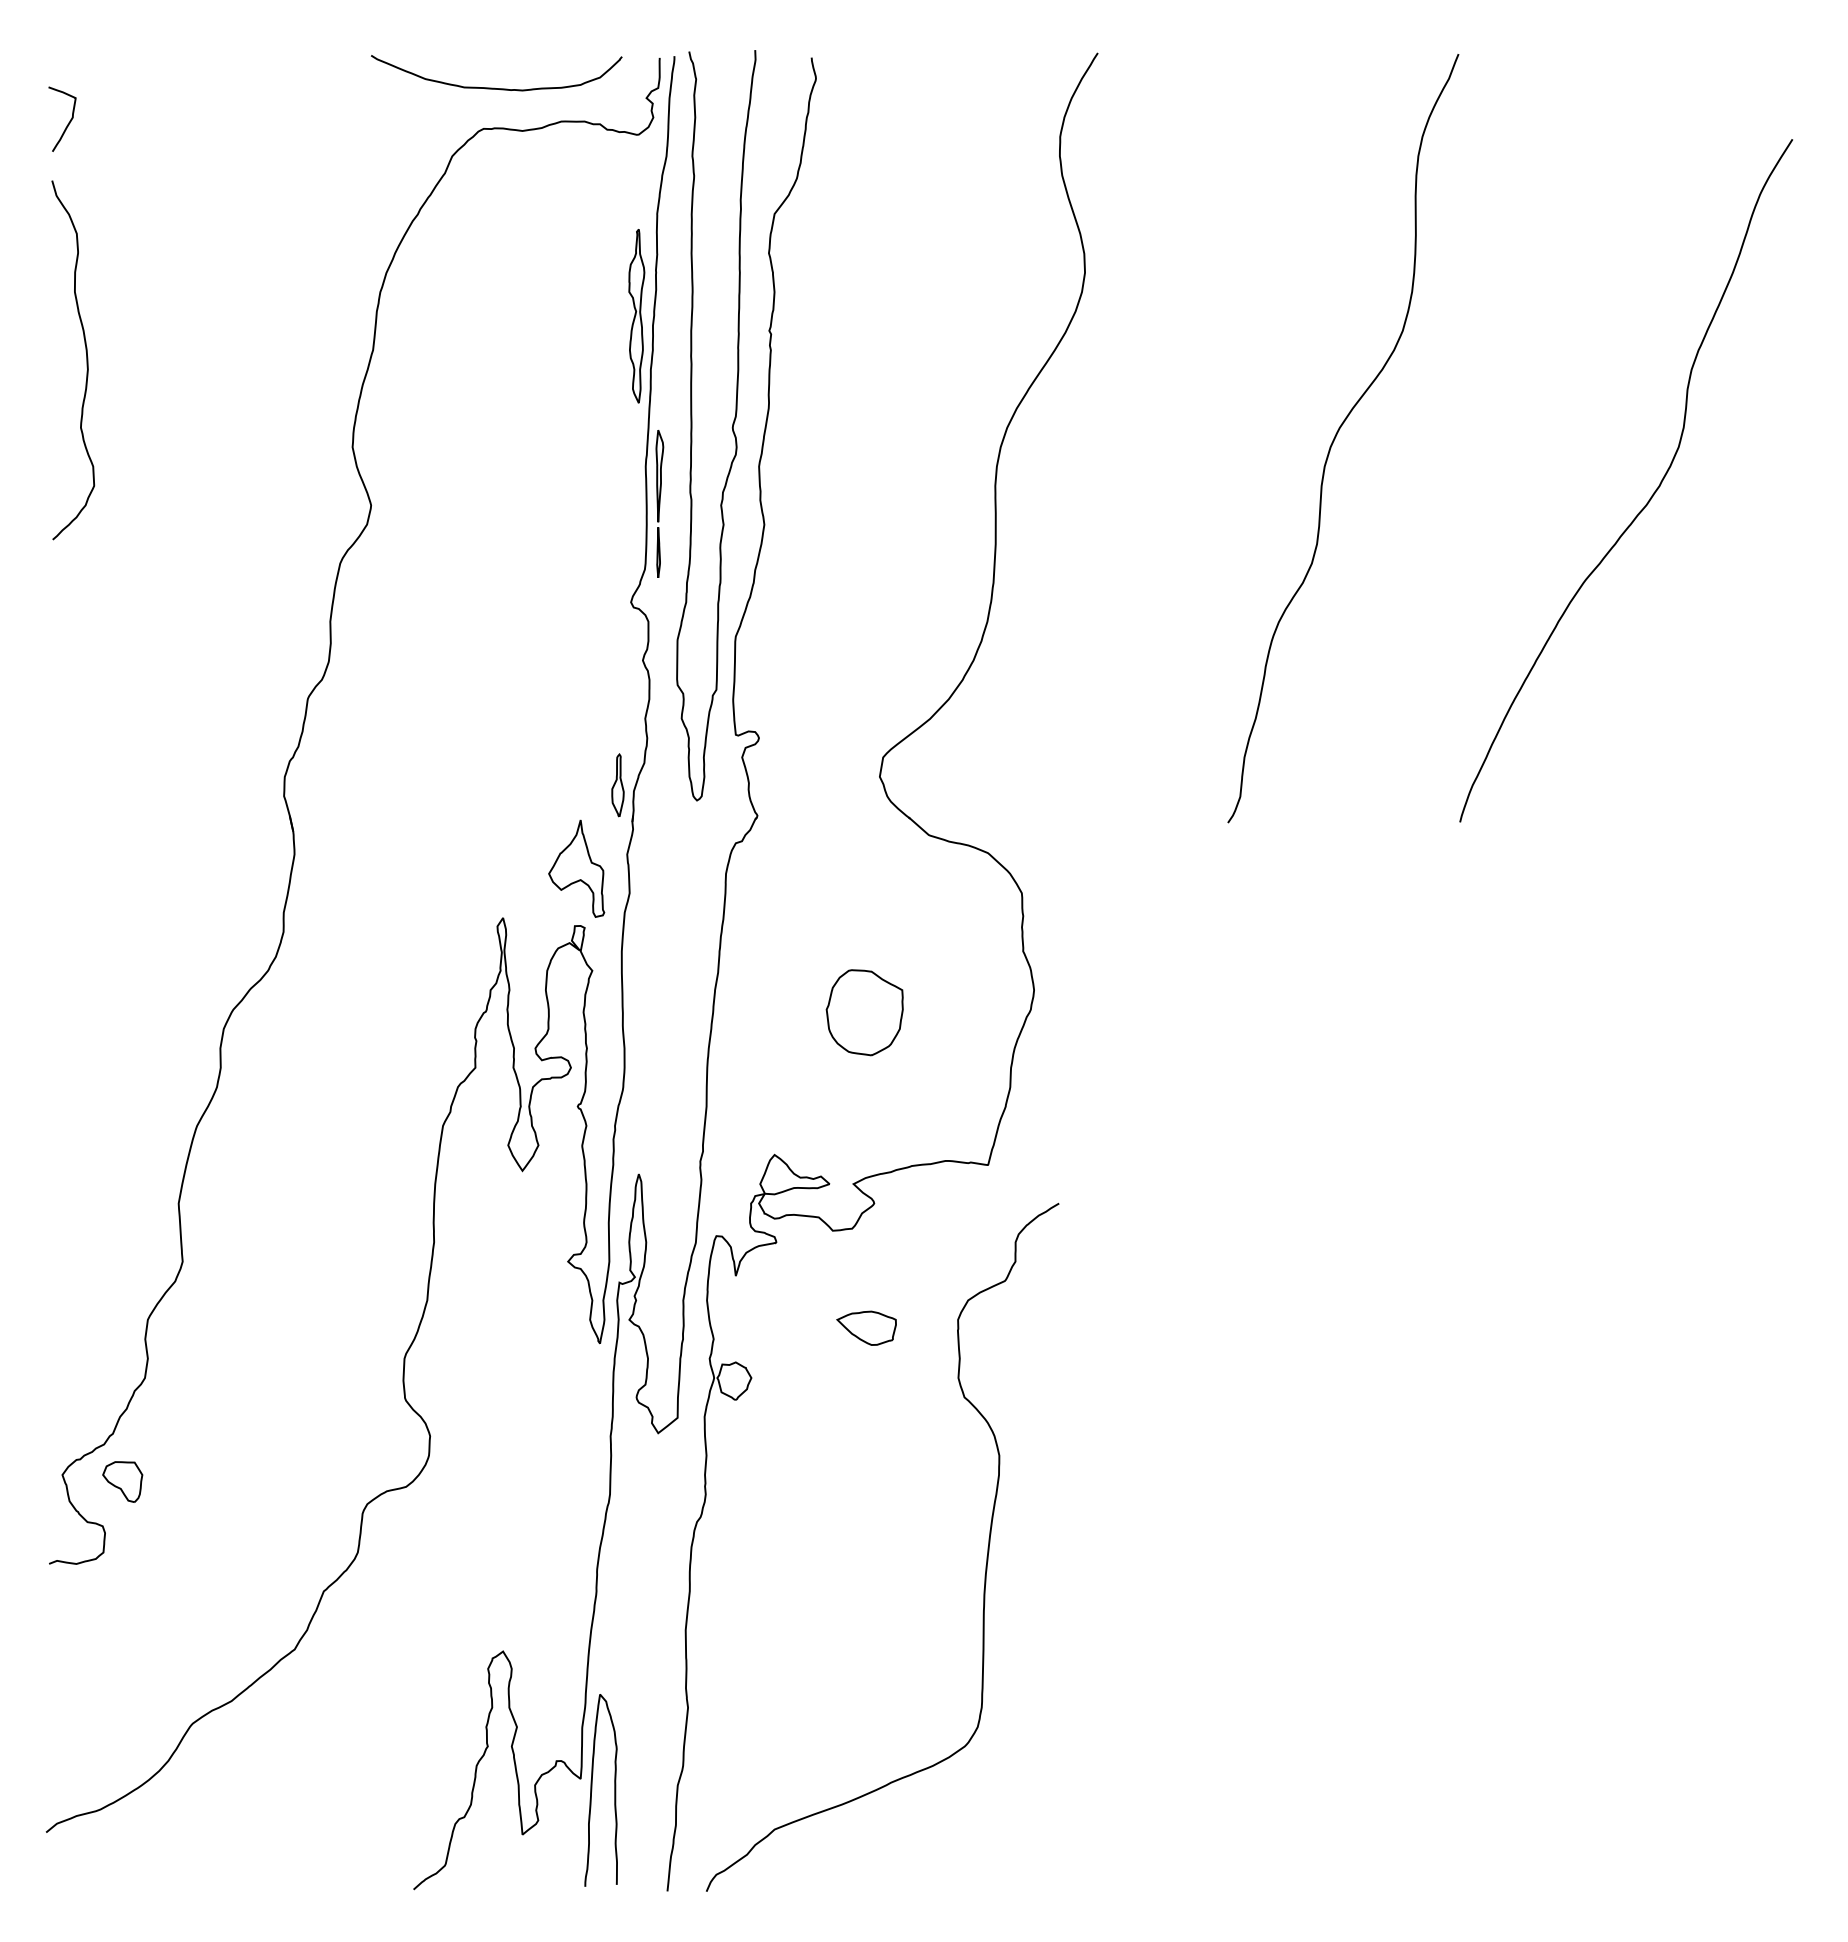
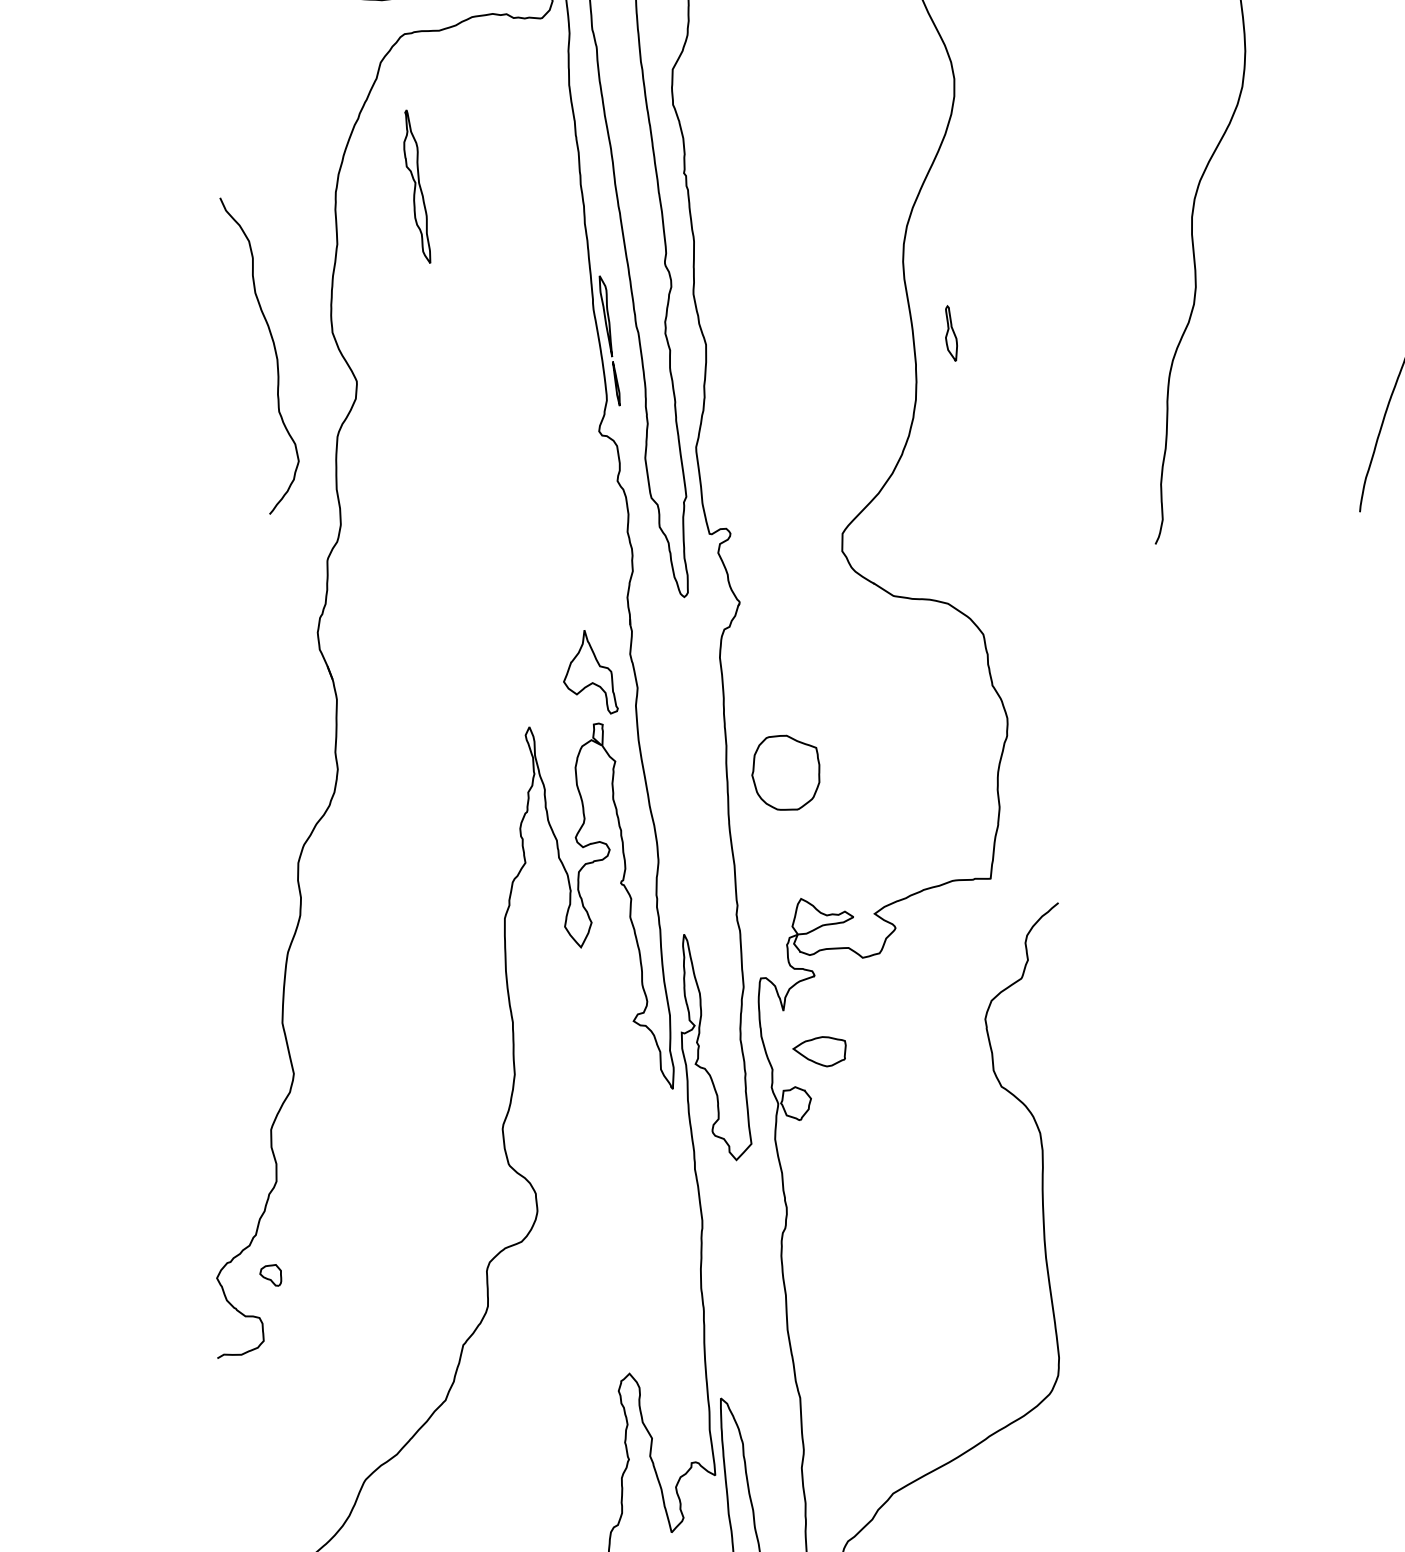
curve: (68, 122) -> (37, 85), removed
part: (636, 316) -> (416, 187), moved
curve: (86, 360) -> (274, 351), moved
part: (617, 785) -> (950, 333), moved
part: (864, 1012) -> (785, 772), moved
part: (866, 1327) -> (820, 1051), moved
part: (122, 1481) -> (270, 1275), size x0.6

